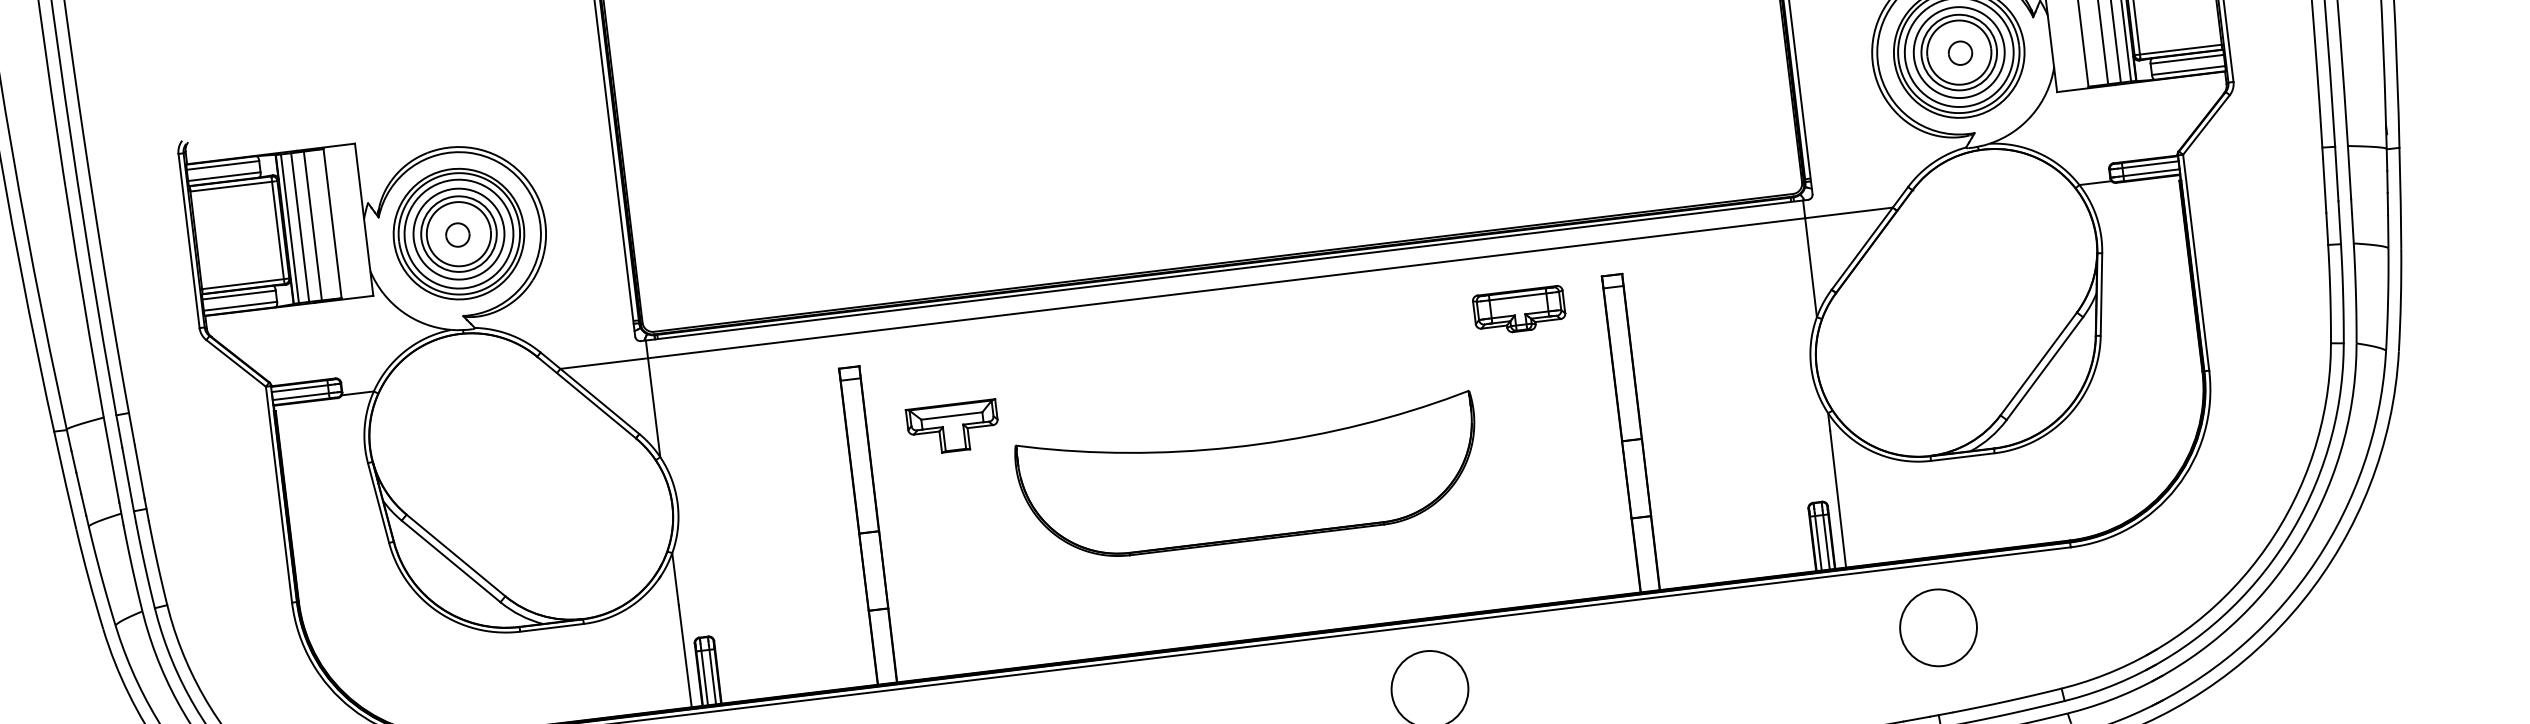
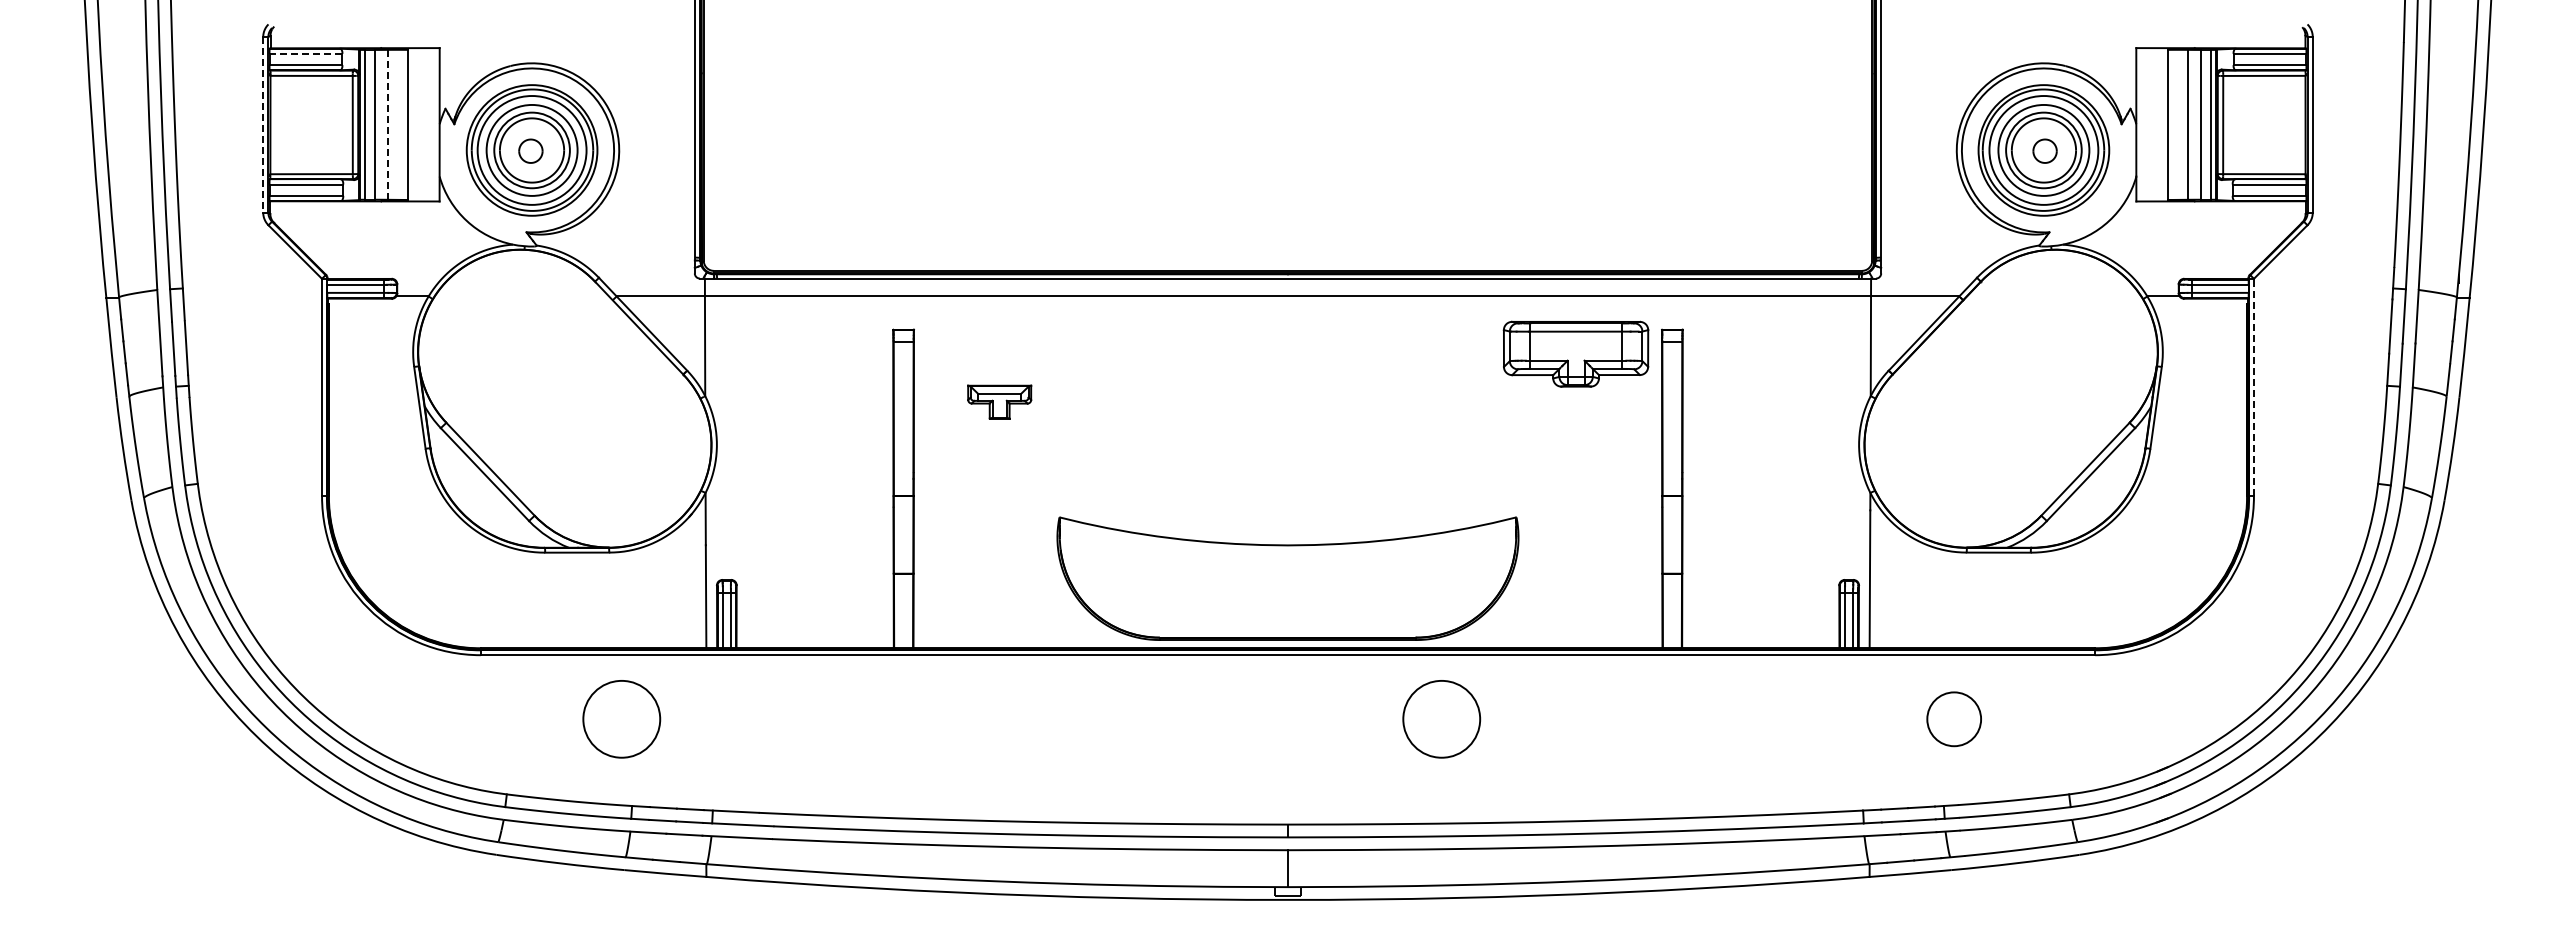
line: (222, 165) -> (305, 53), solid -> dashed
line: (312, 225) -> (387, 124), solid -> dashed
line: (189, 240) -> (263, 124), solid -> dashed
line: (2195, 262) -> (2253, 387), solid -> dashed
part: (1519, 310) -> (1576, 353), size x1.6
part: (952, 427) -> (999, 401), size x0.7
part: (1249, 478) -> (1287, 578), moved
circle: (1937, 627) -> (1953, 718), size x0.7

